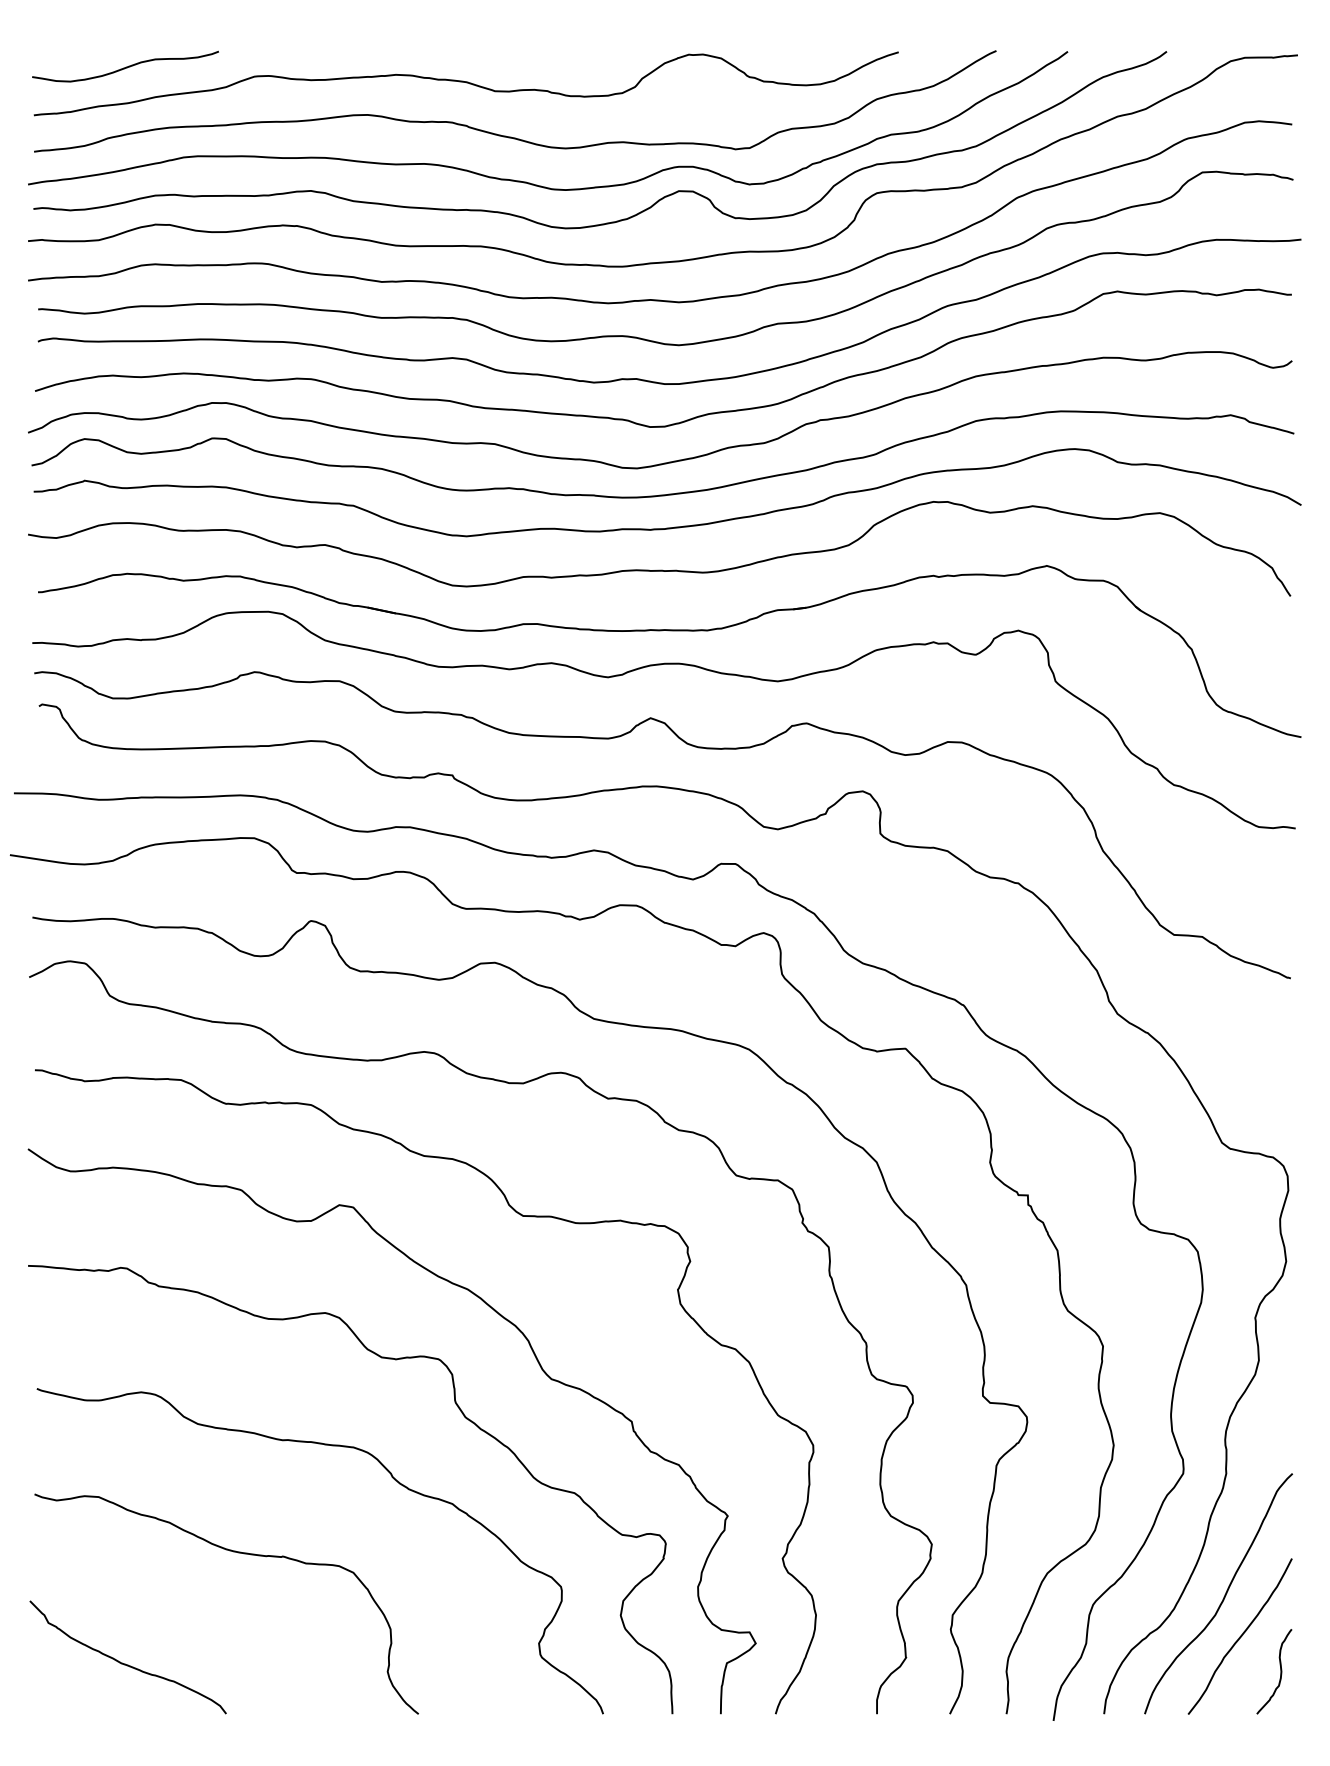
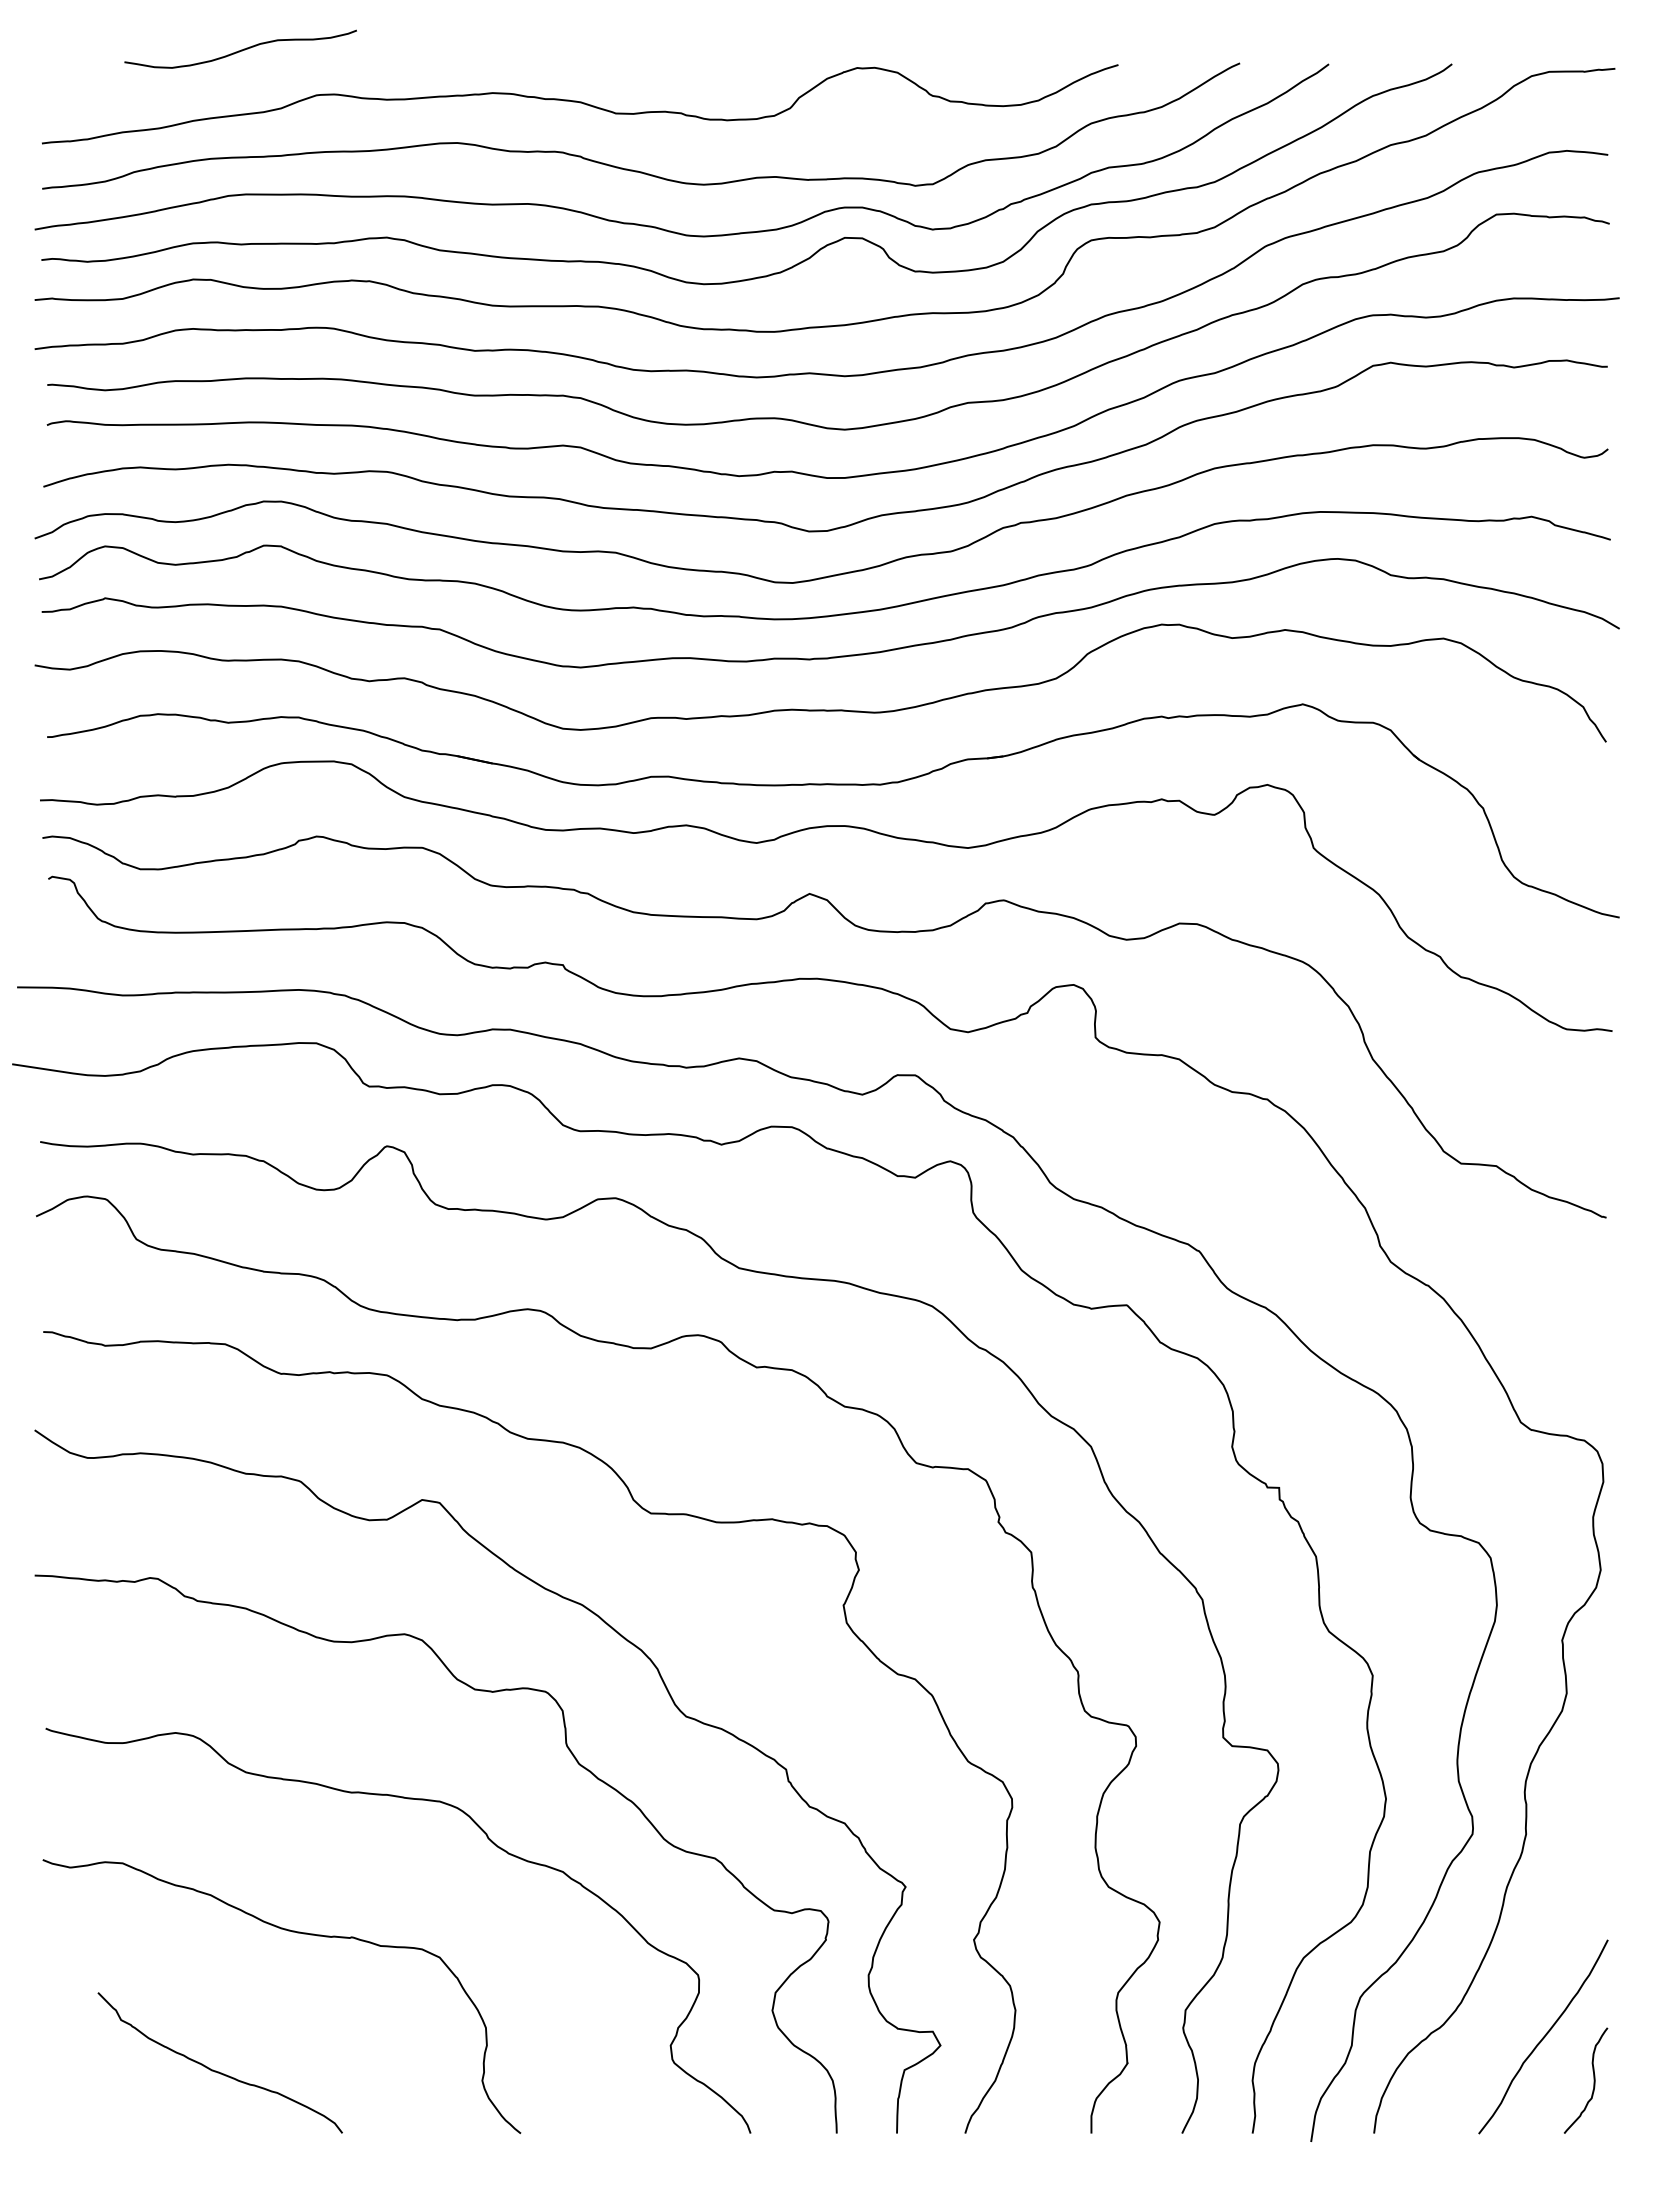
curve: (126, 66) -> (241, 49), moved
curve: (1223, 1596) -> (1522, 1987), removed
curve: (125, 1663) -> (216, 2070), moved

